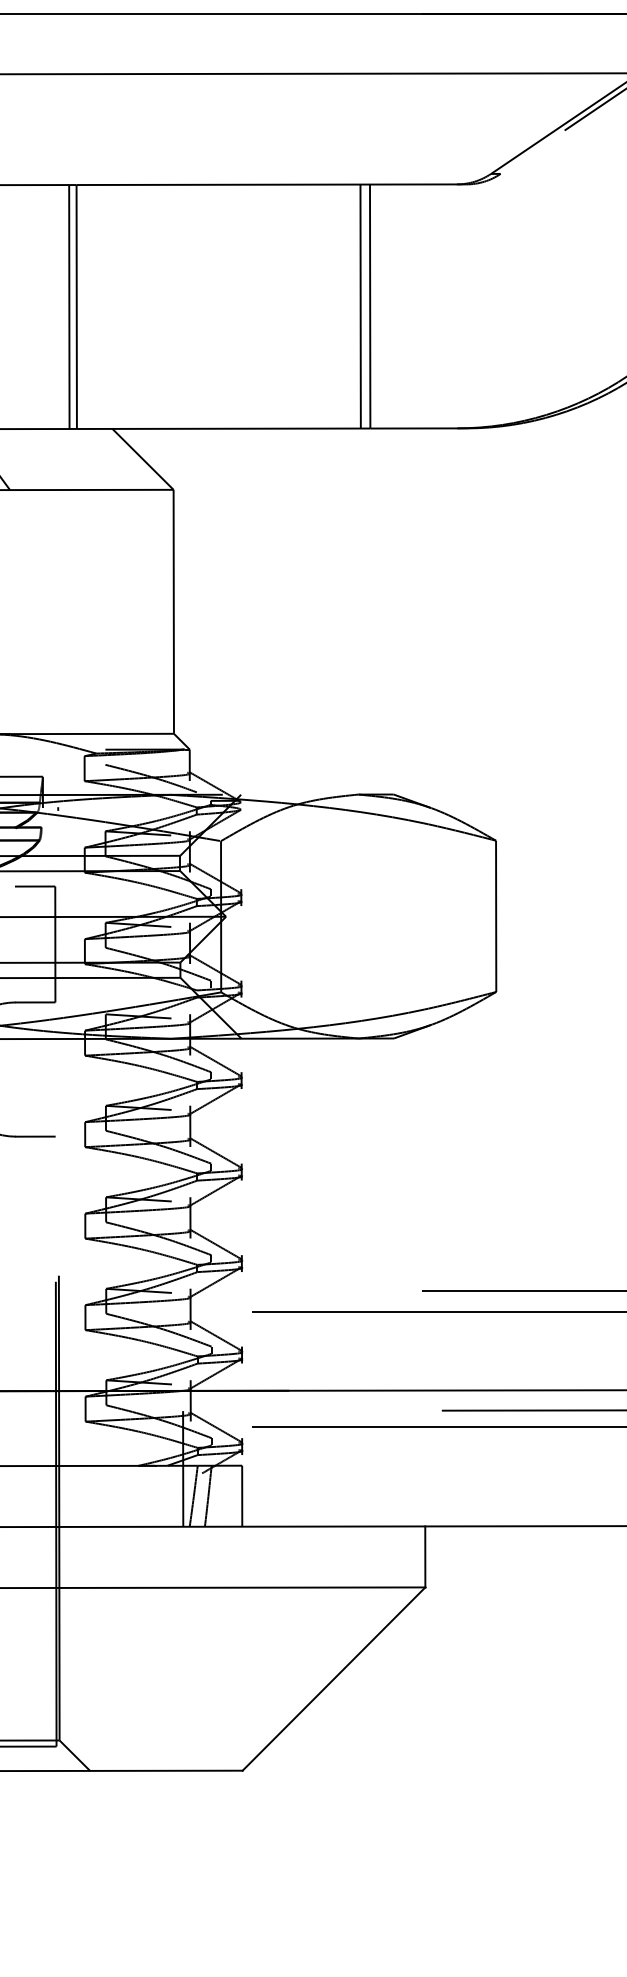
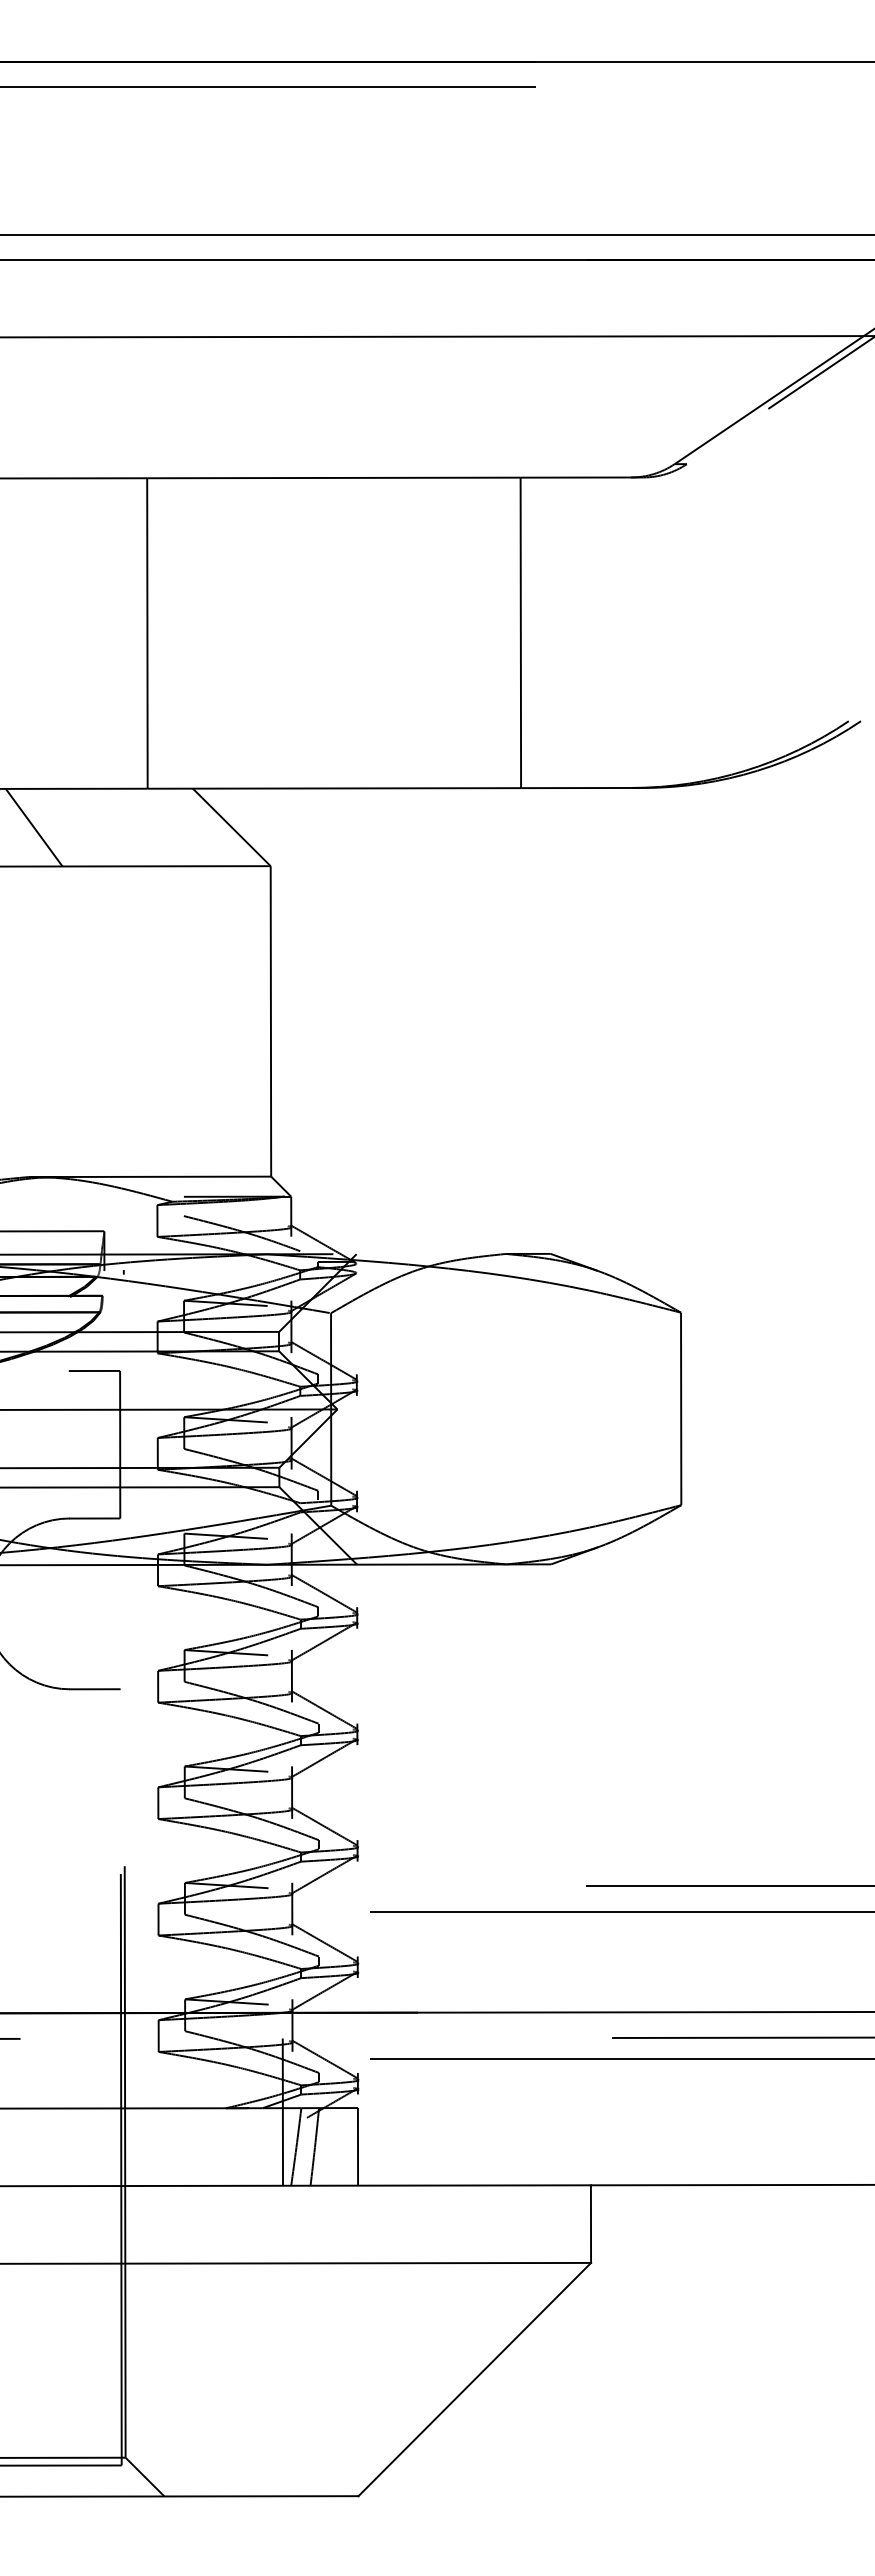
line: (360, 306) -> (508, 632), removed
line: (68, 307) -> (137, 633), removed

